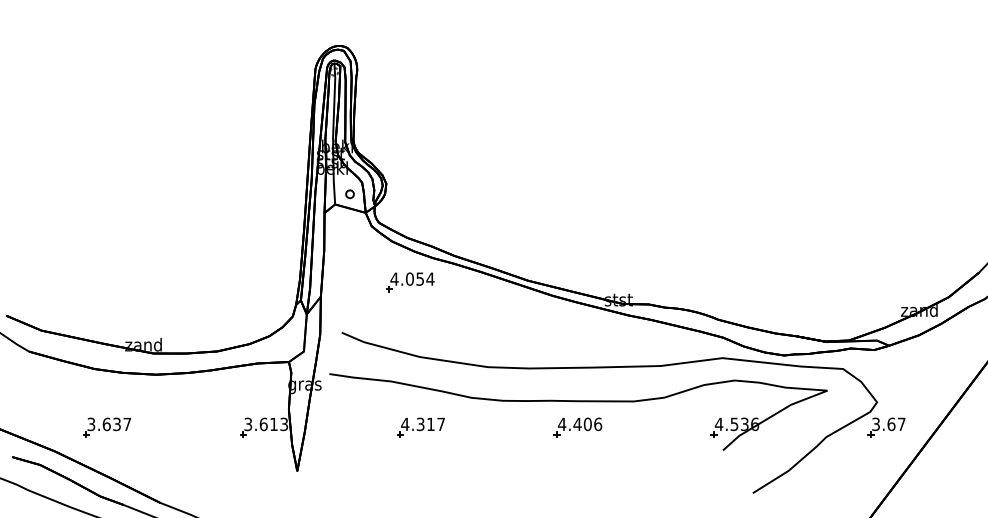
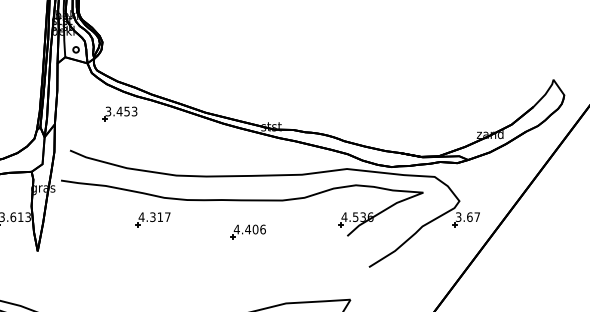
text: (412, 278) -> (121, 111), 4.054 -> 3.453
part: (420, 427) -> (152, 219), moved
part: (577, 427) -> (248, 231), moved

